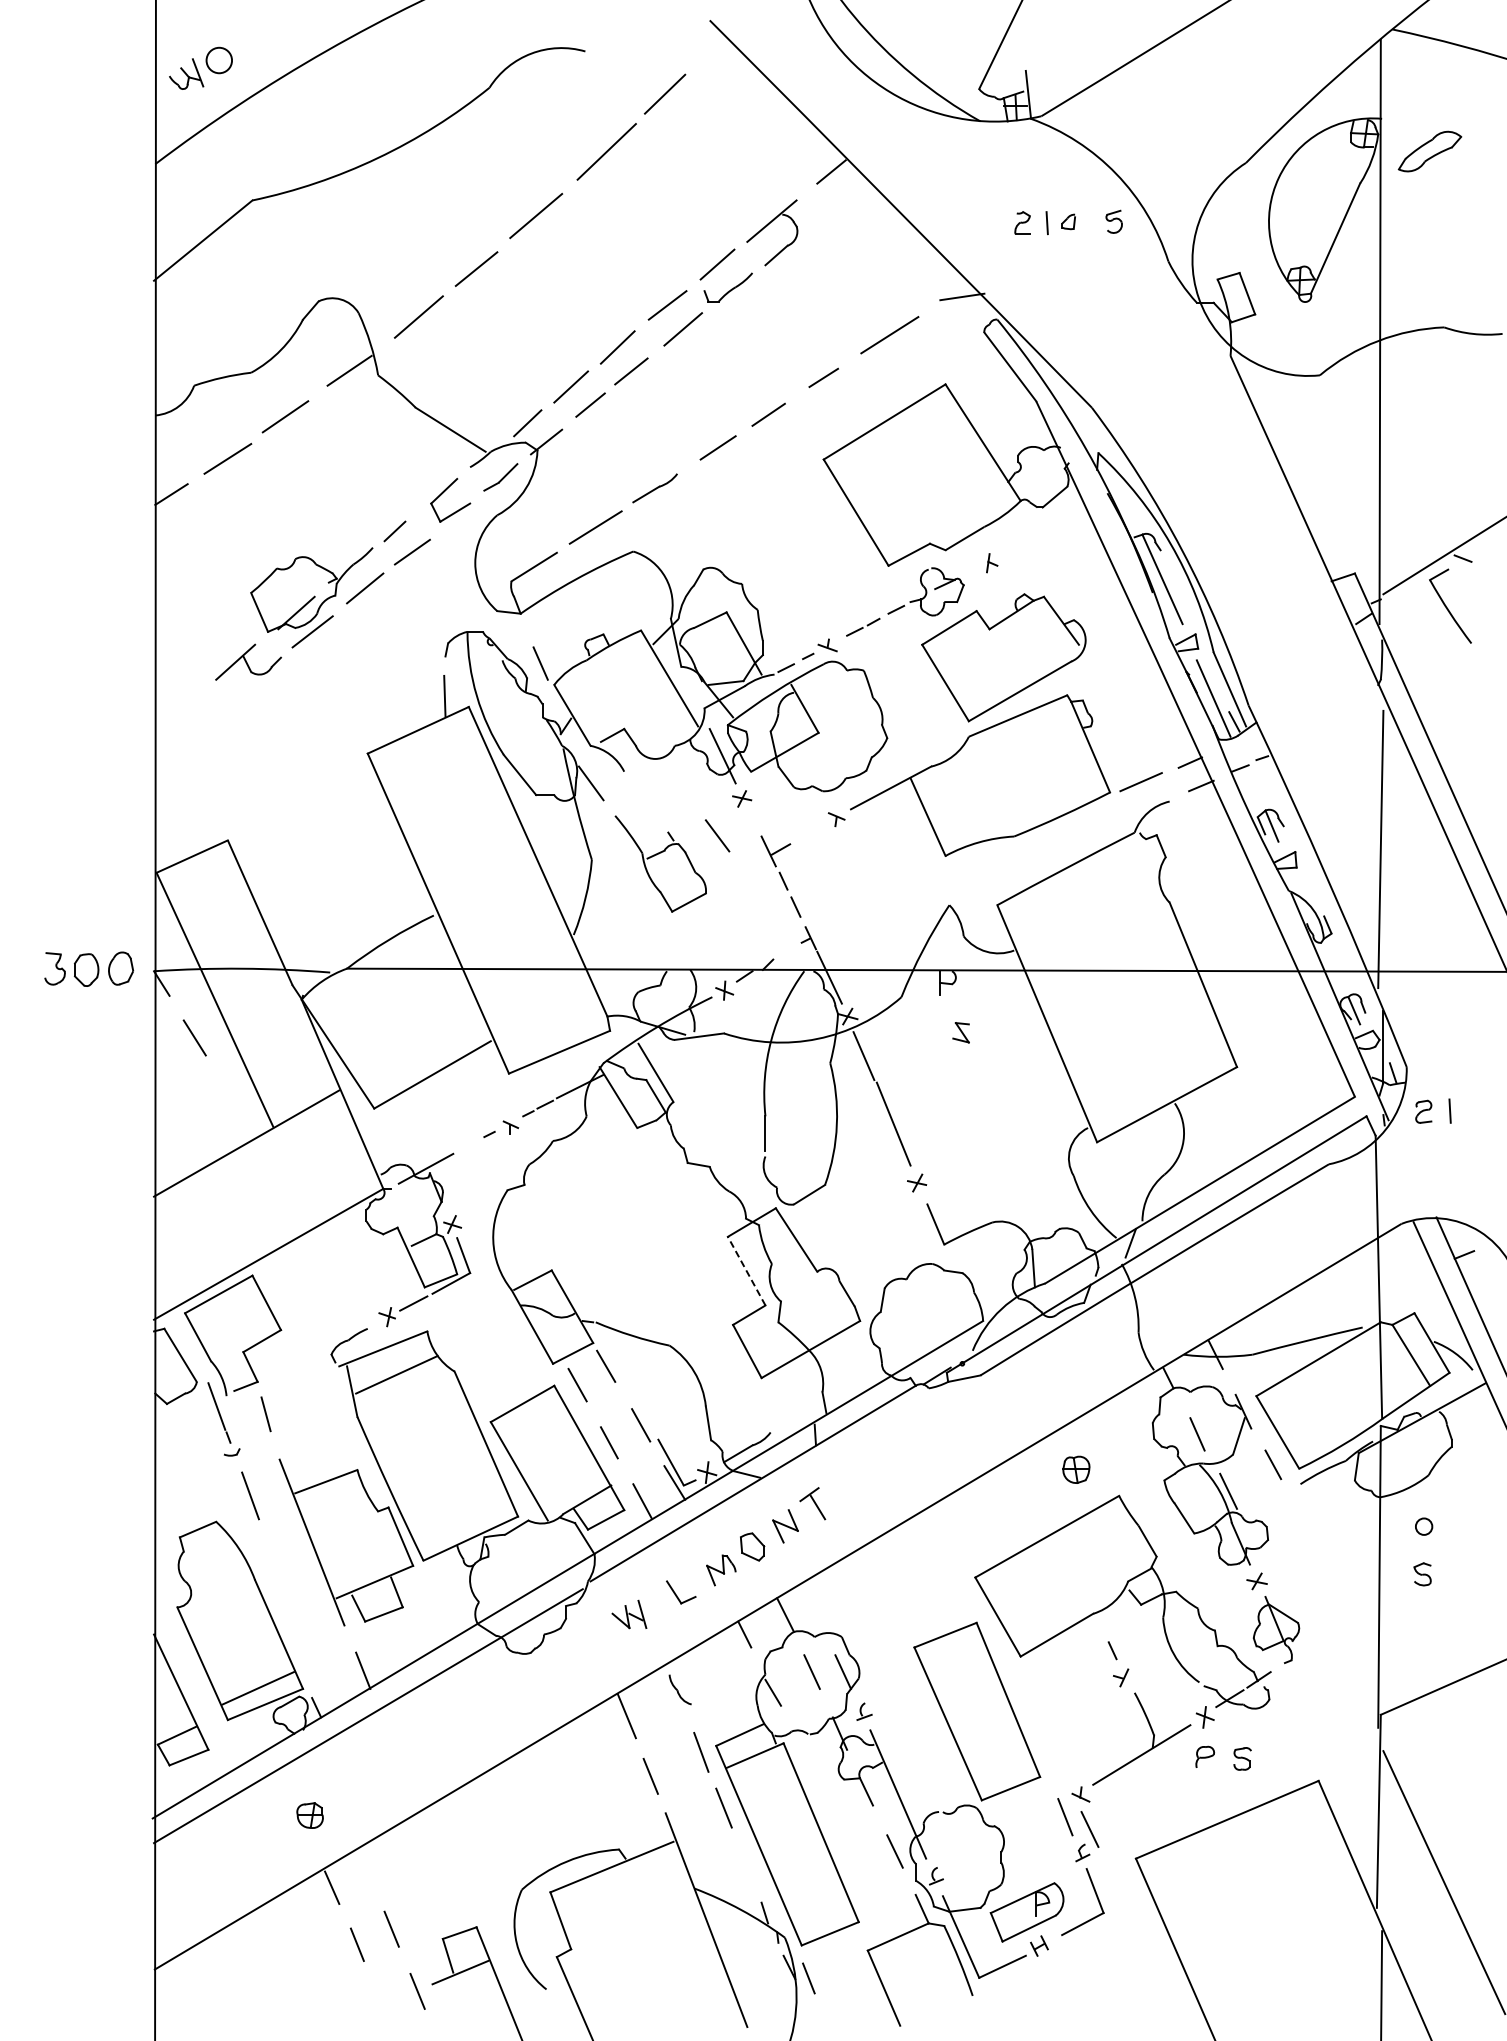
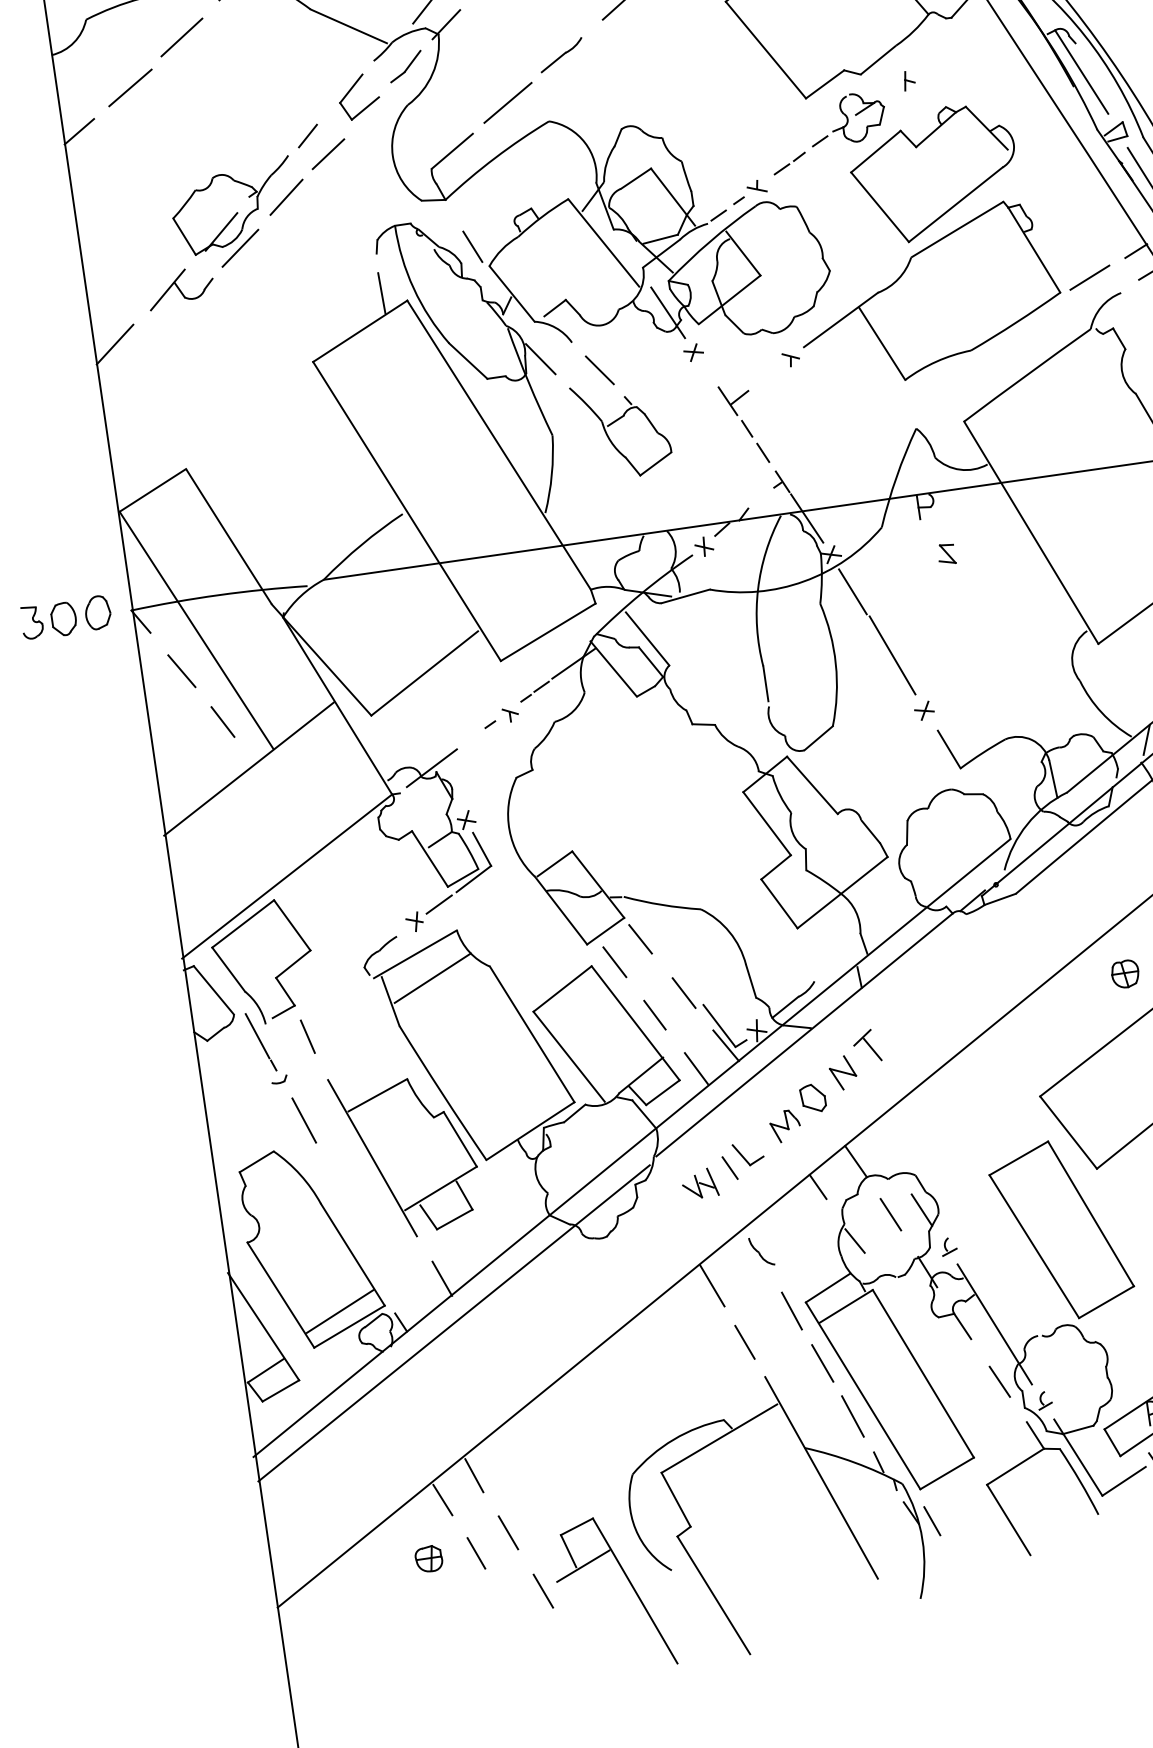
line: (175, 708) -> (114, 344), added
line: (717, 835) -> (599, 370), moved
line: (227, 1093) -> (222, 721), added
line: (746, 1270) -> (766, 823), dashed -> solid
line: (661, 1603) -> (730, 1168), added
part: (309, 1815) -> (428, 1559), moved
line: (745, 1864) -> (852, 1416), added
line: (366, 1867) -> (474, 1474), added

